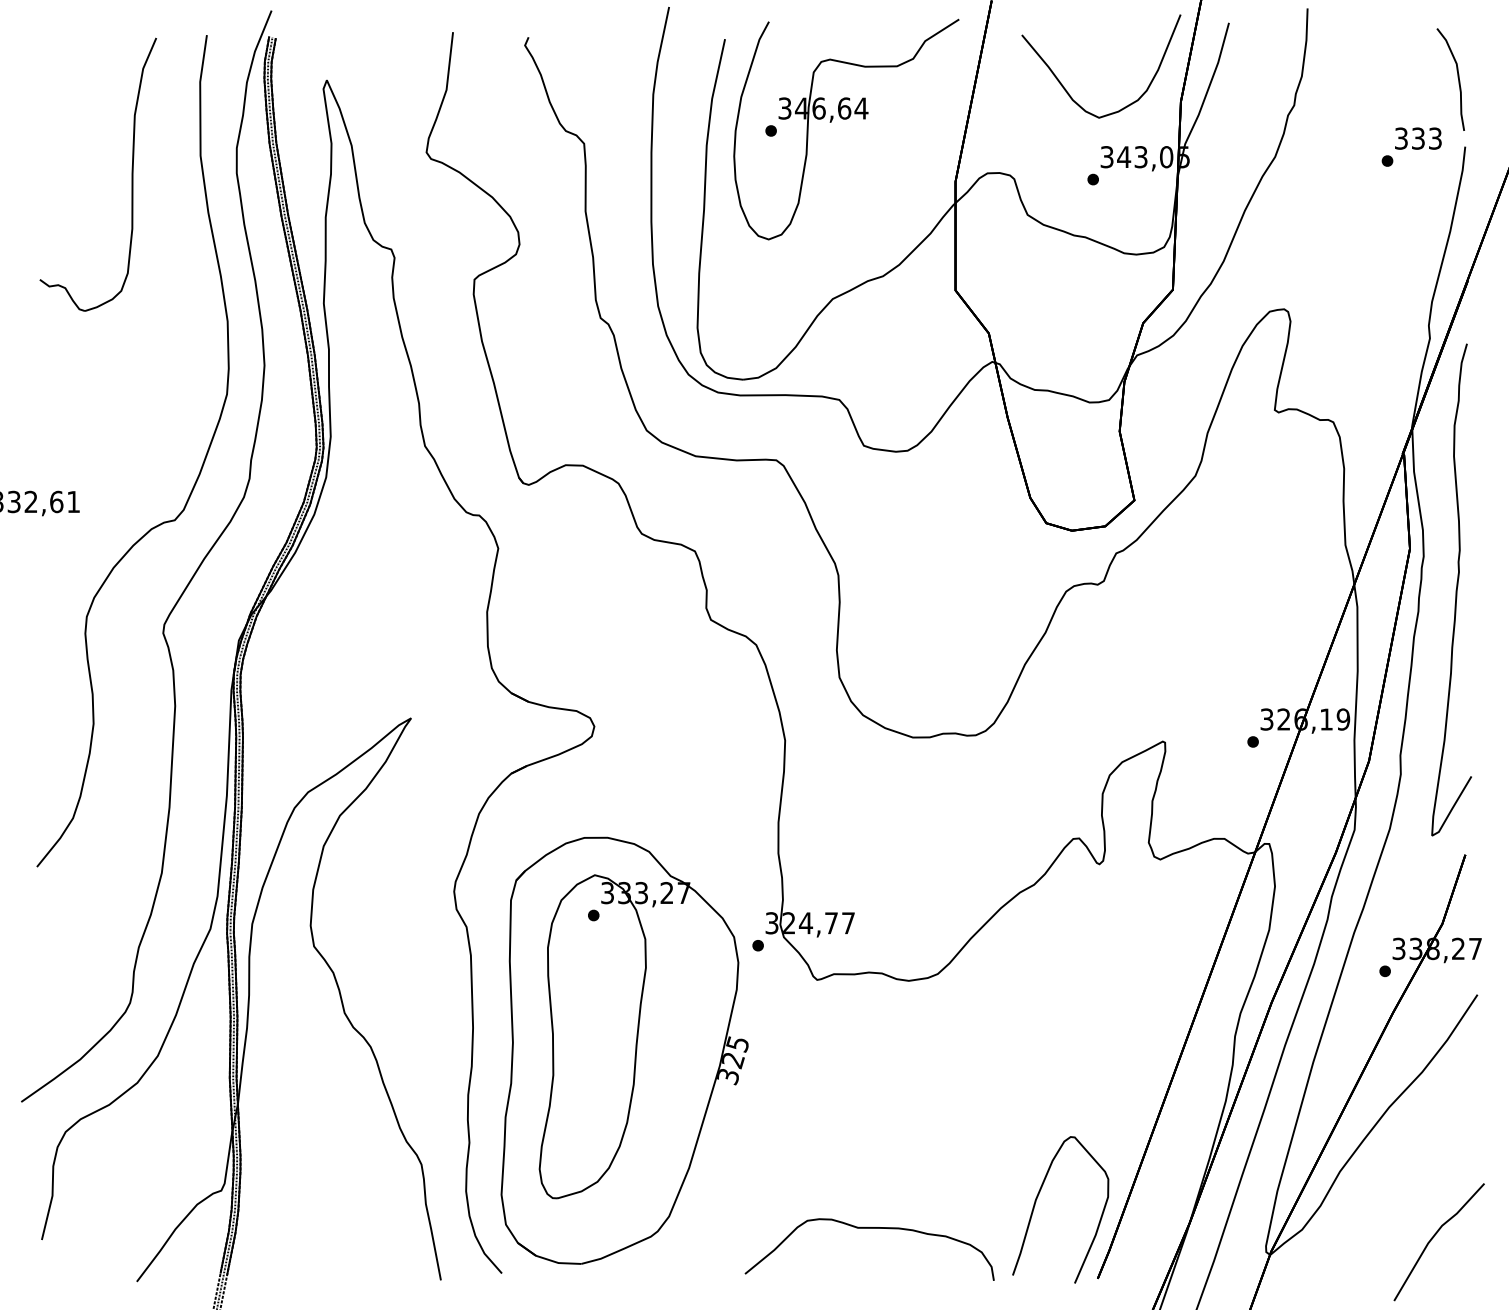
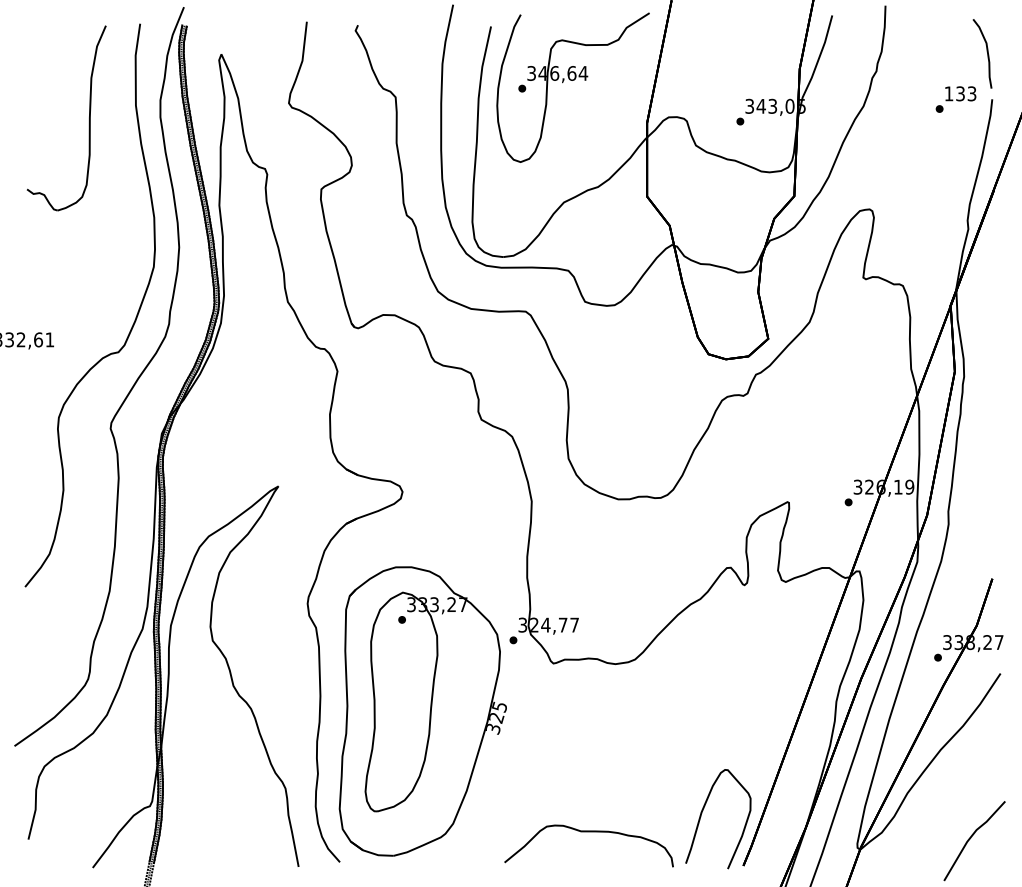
curve: (1068, 90) -> (723, 61), removed
text: (1400, 138) -> (948, 93), 333 -> 133
part: (1452, 590) -> (983, 399), removed

